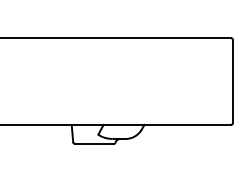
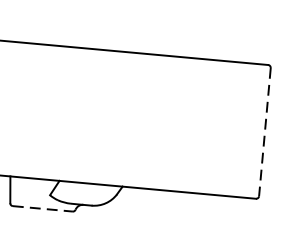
line: (232, 81) -> (264, 132), solid -> dashed
line: (95, 143) -> (44, 208), solid -> dashed

